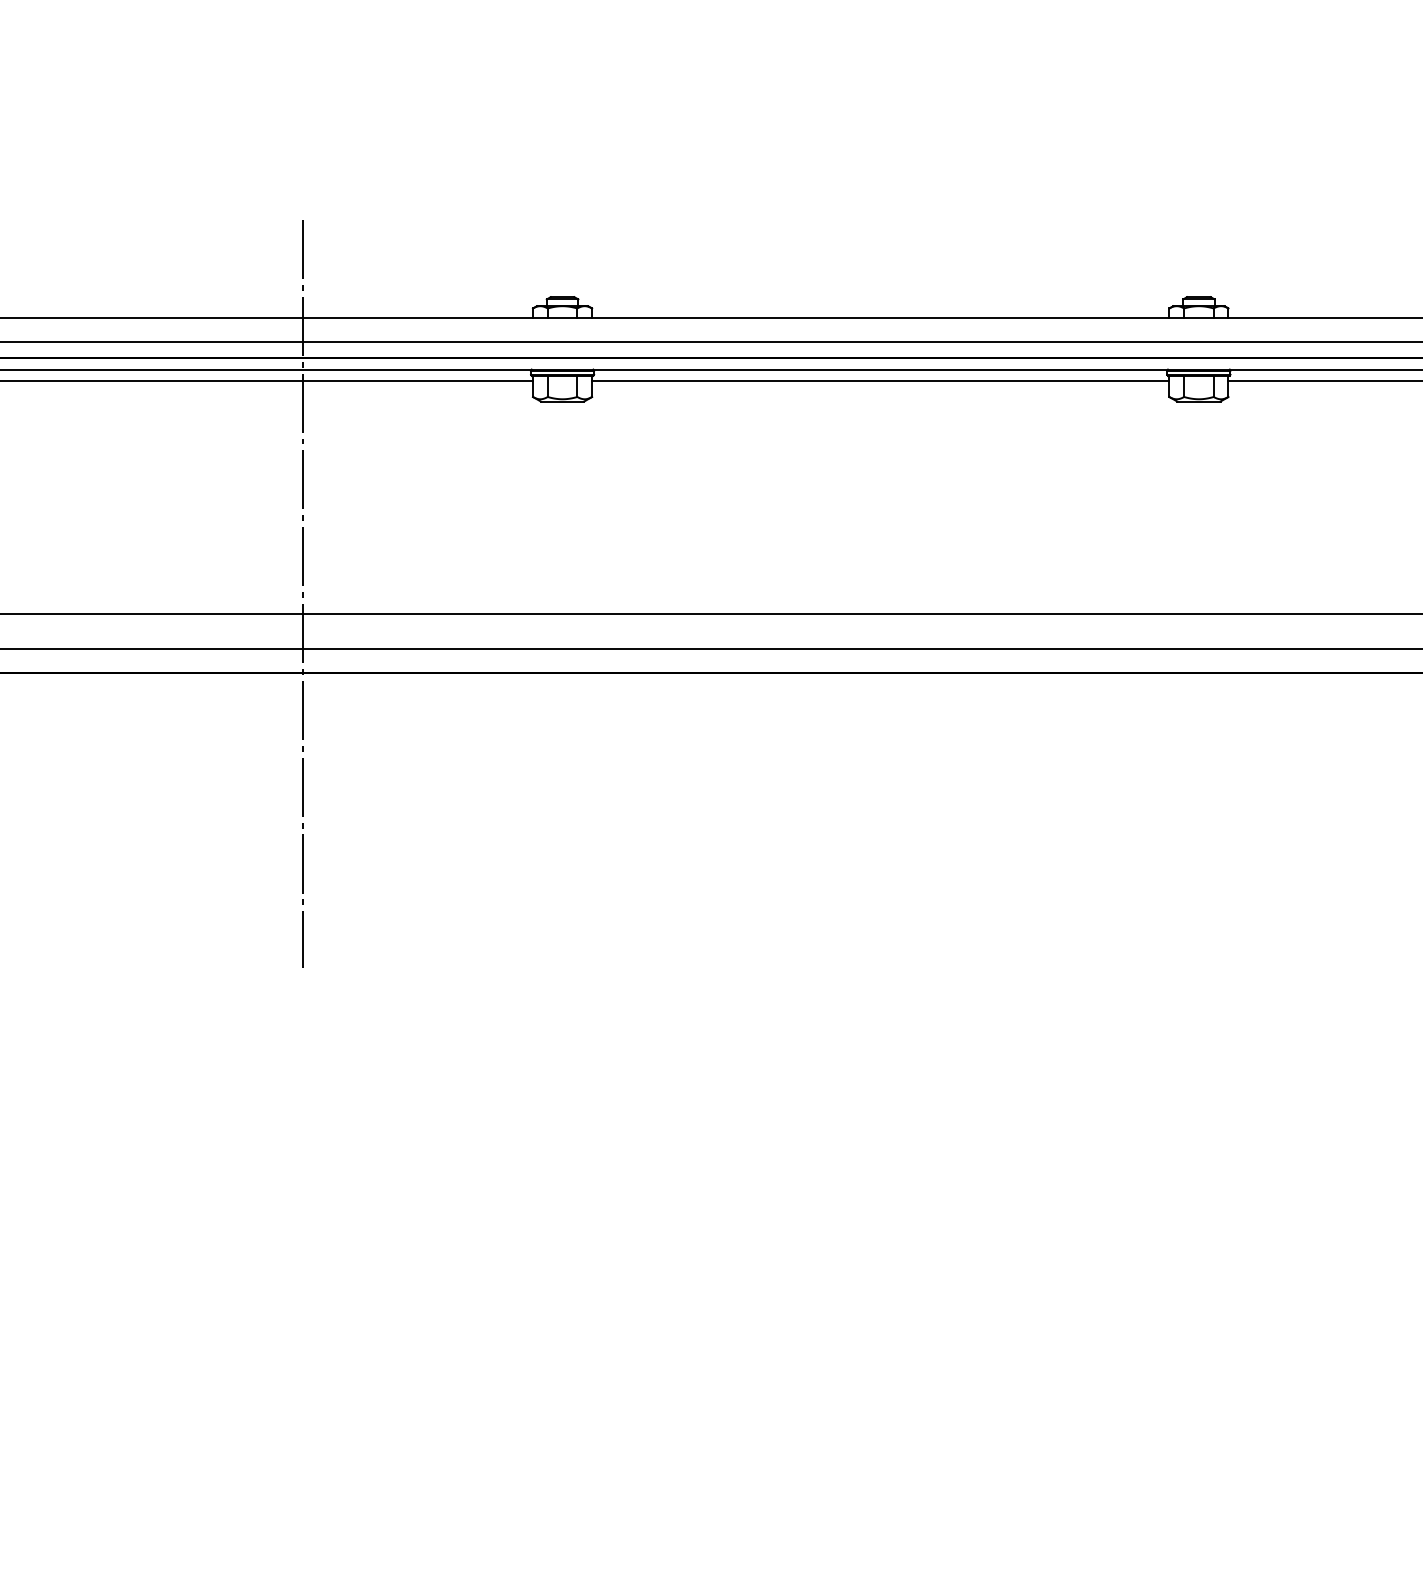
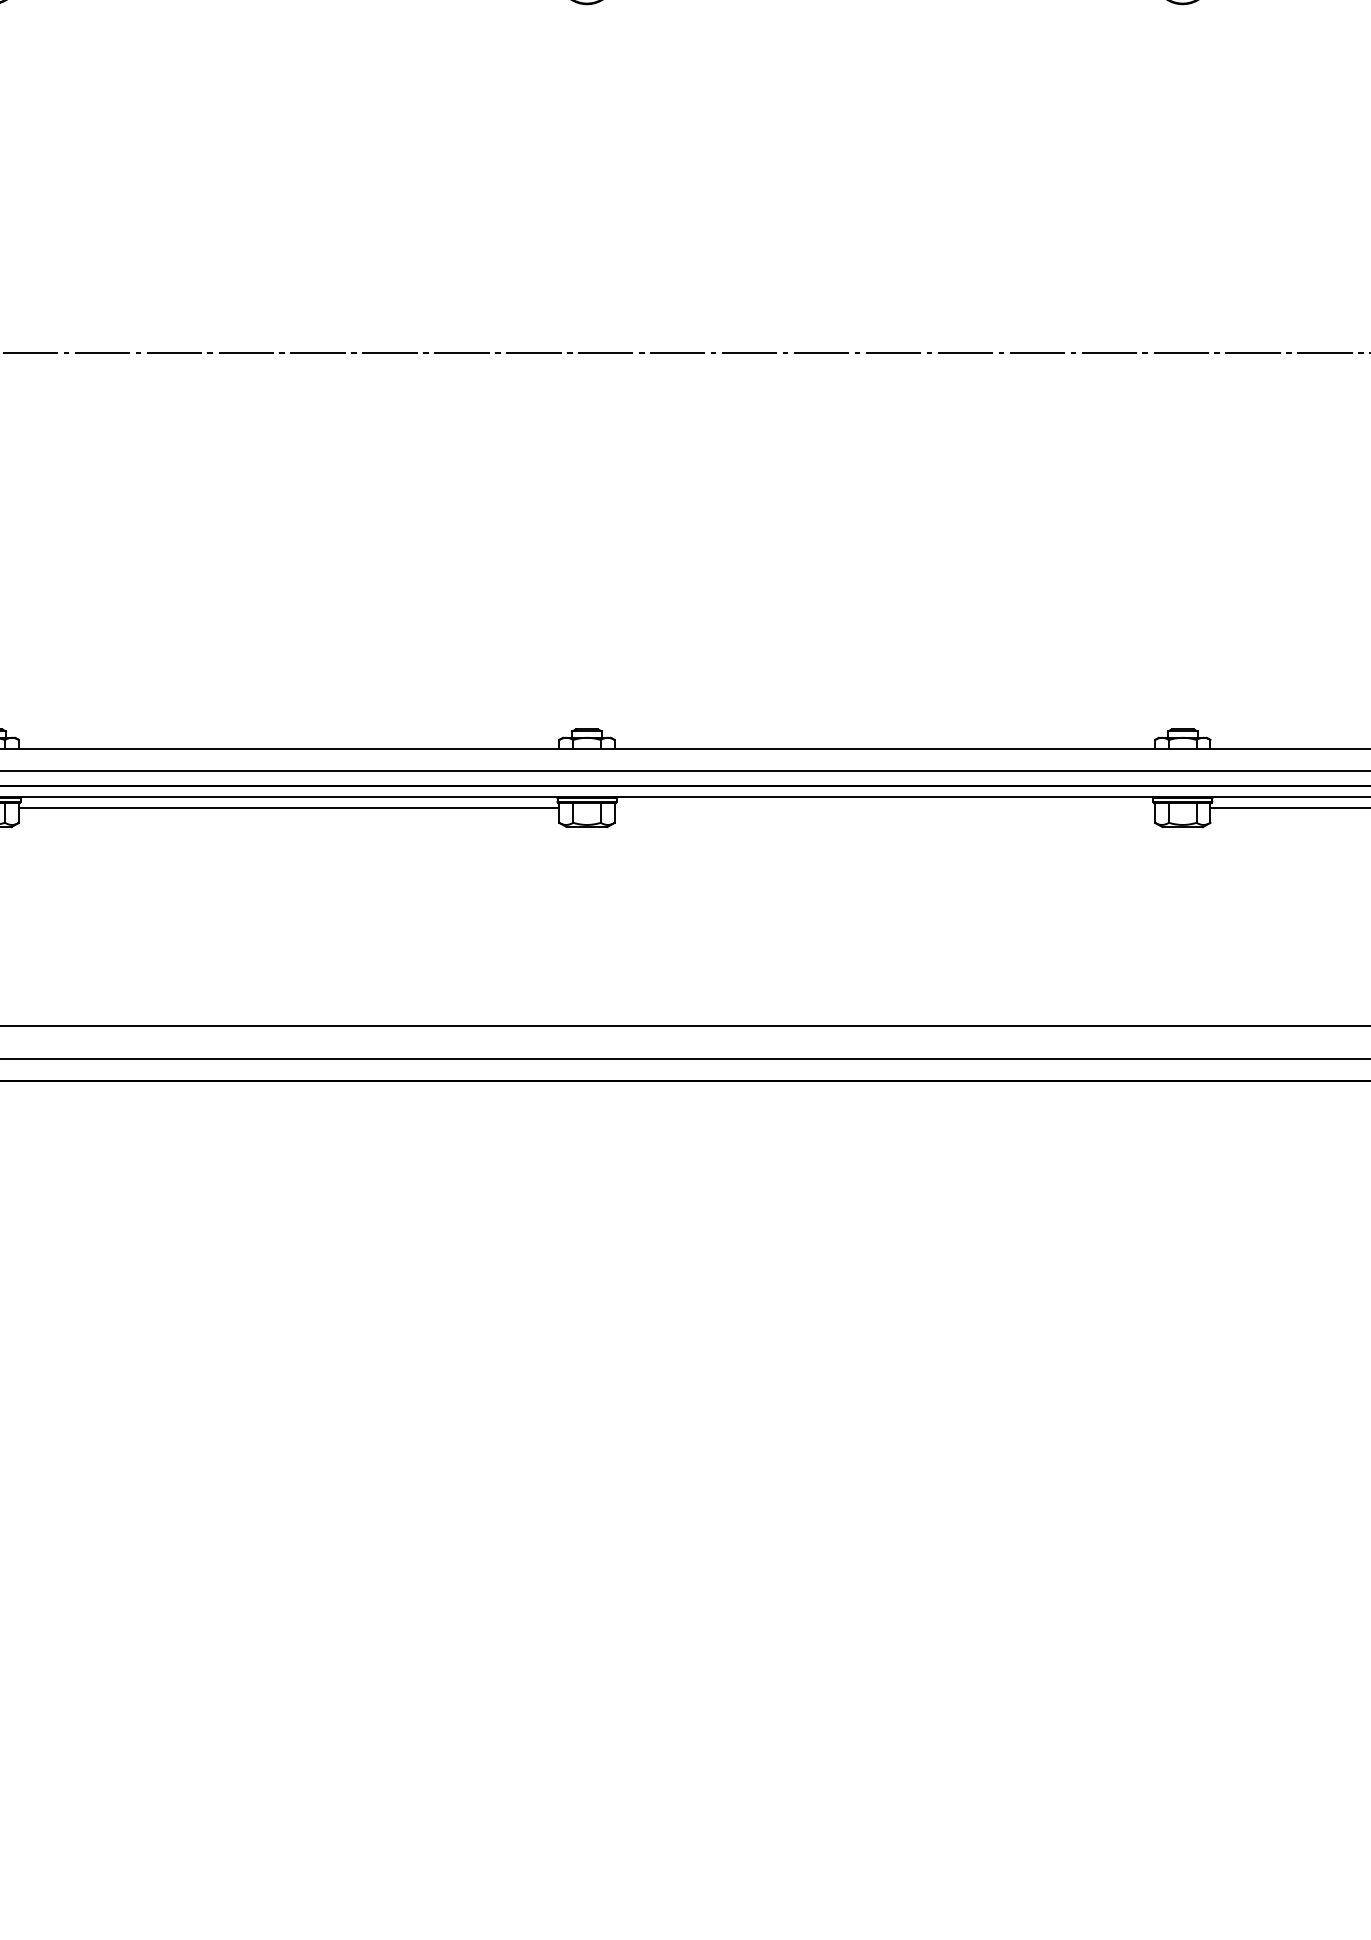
line: (880, 381) -> (884, 808), removed
line: (303, 594) -> (344, 1007), removed

